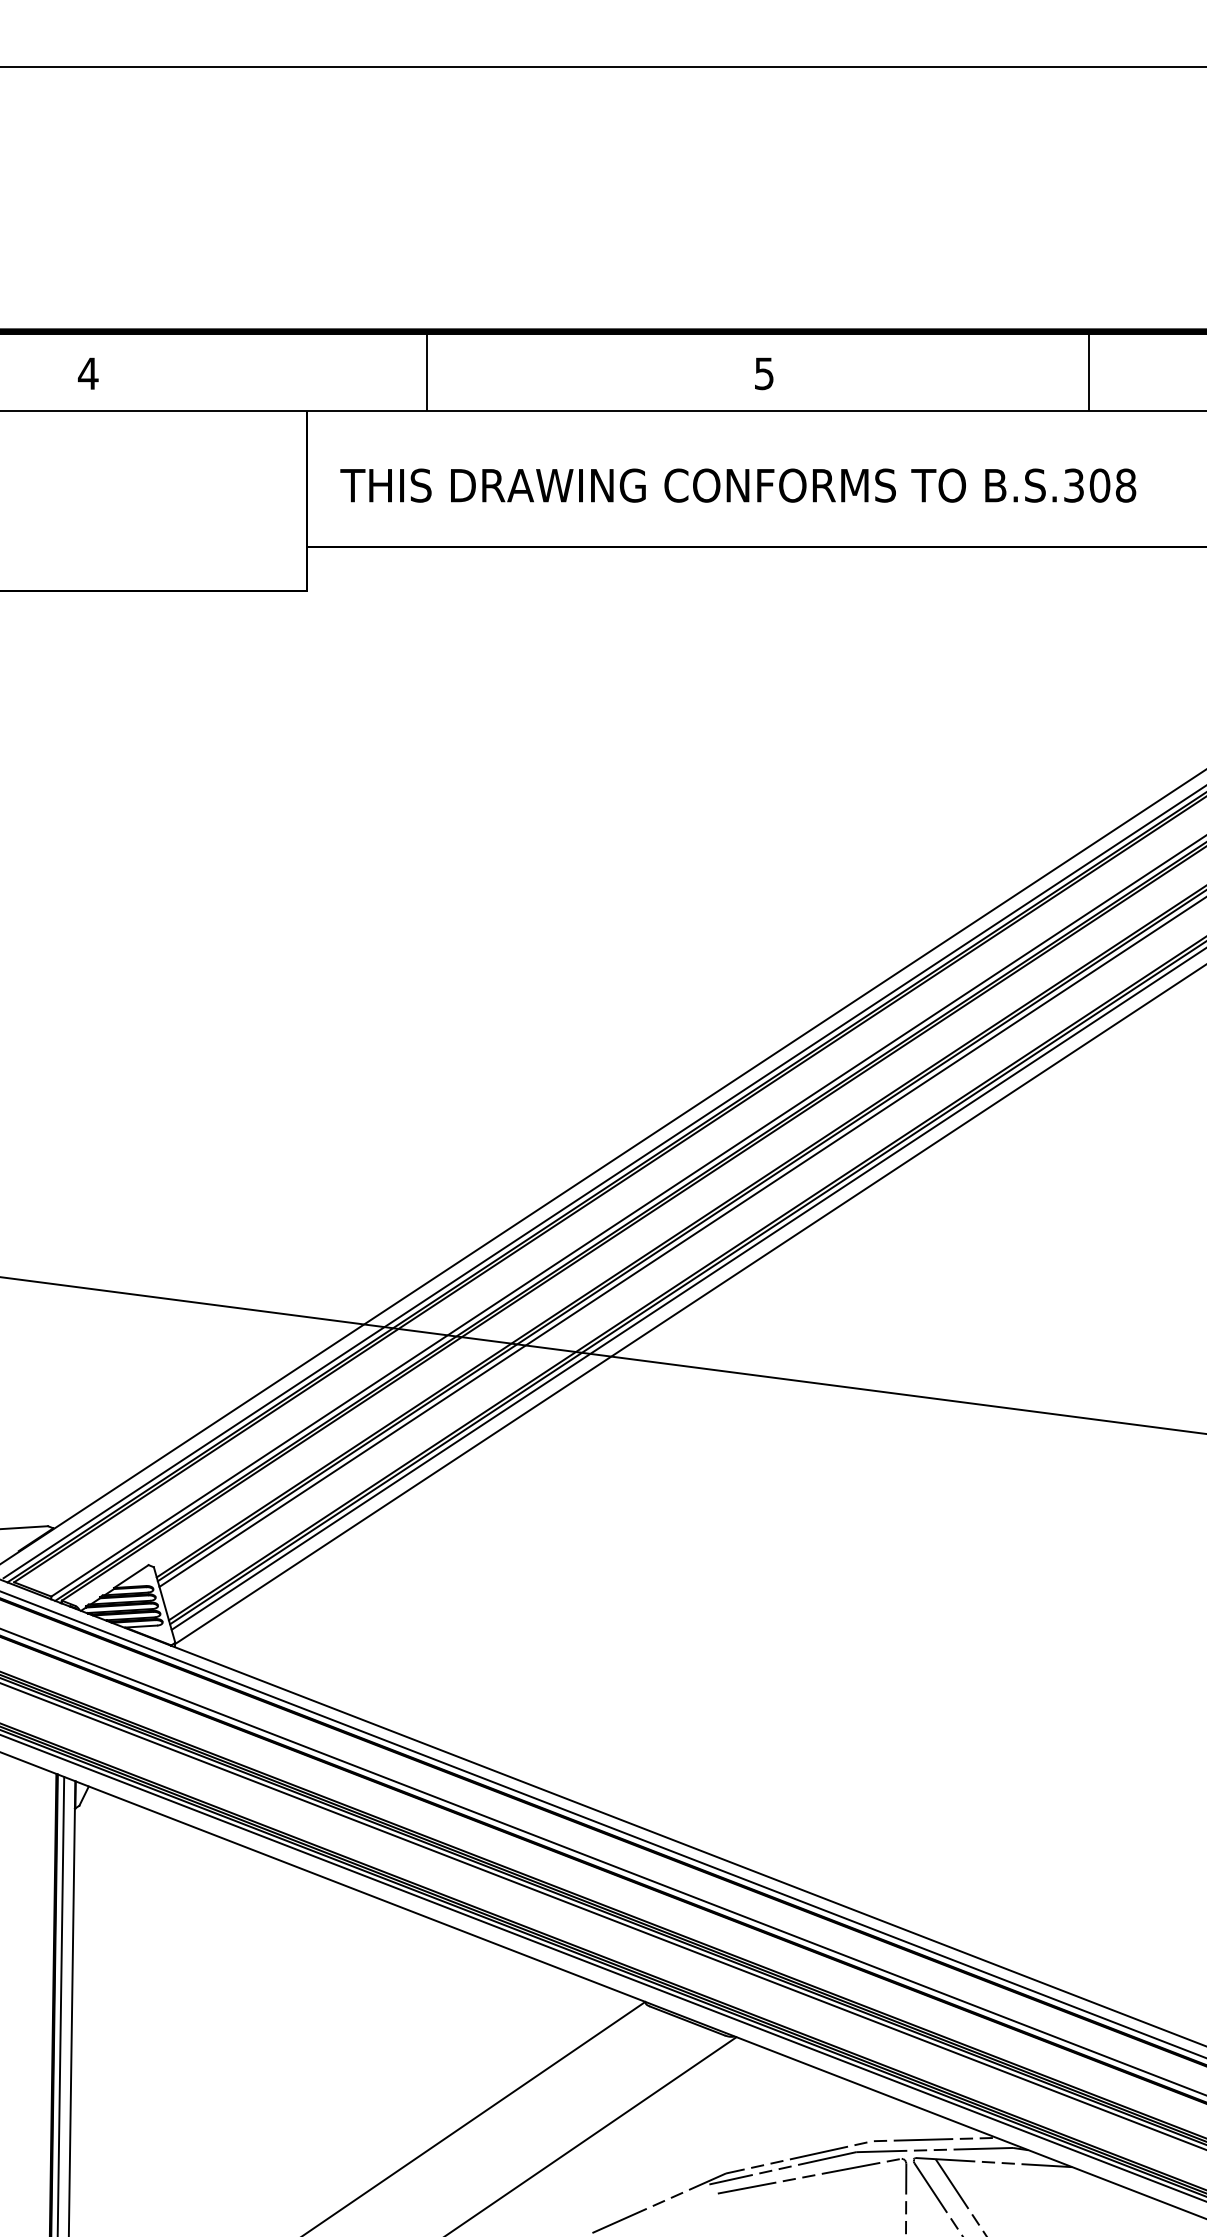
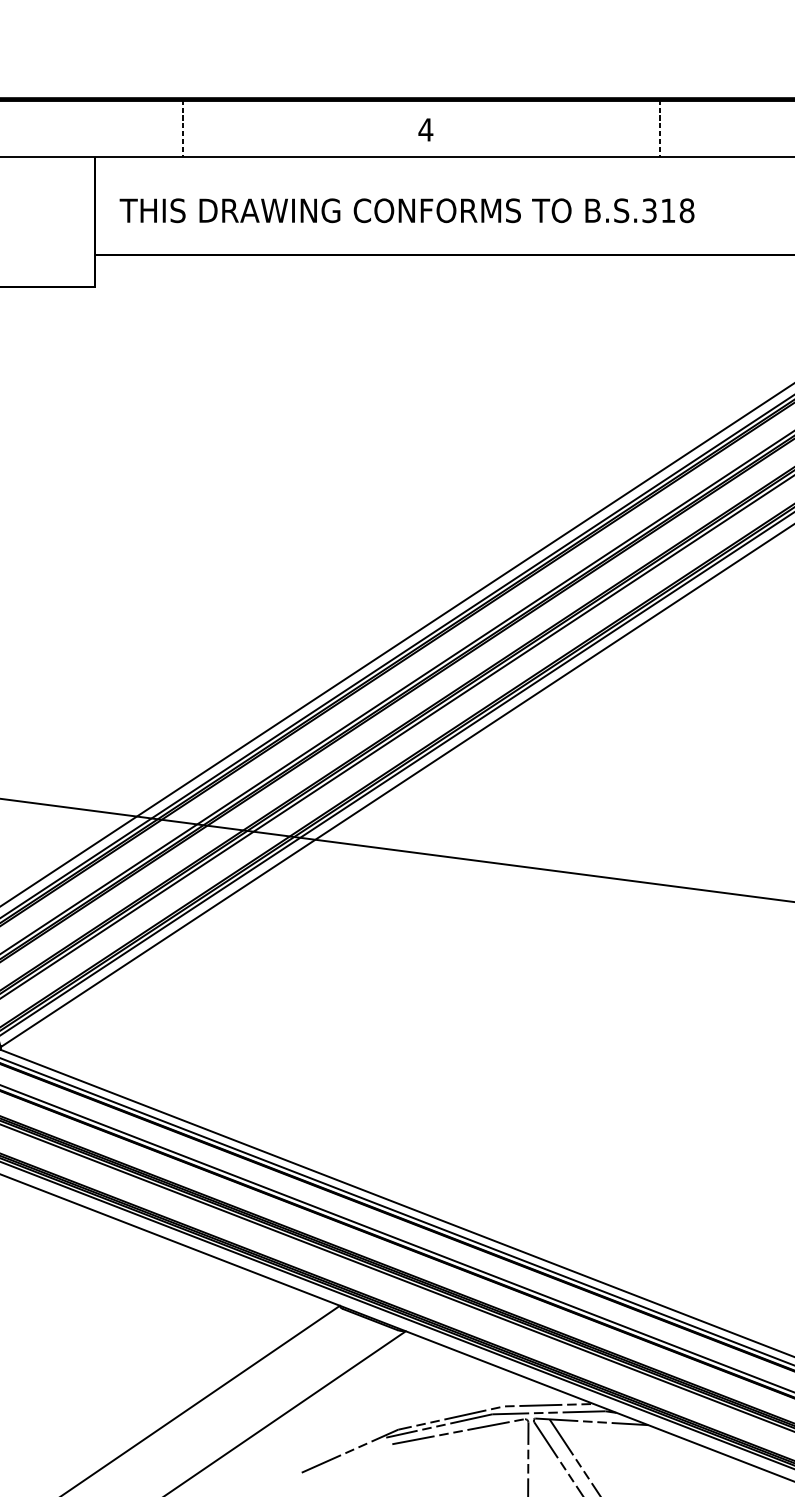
line: (427, 371) -> (182, 128), solid -> dashed
line: (1088, 371) -> (660, 128), solid -> dashed
text: (763, 373) -> (425, 129), 5 -> 4
text: (1099, 485) -> (667, 210), B.S.308 -> B.S.318

